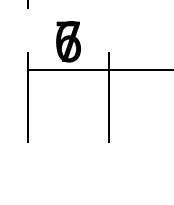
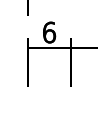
text: (68, 41) -> (49, 32), 7 -> 6

